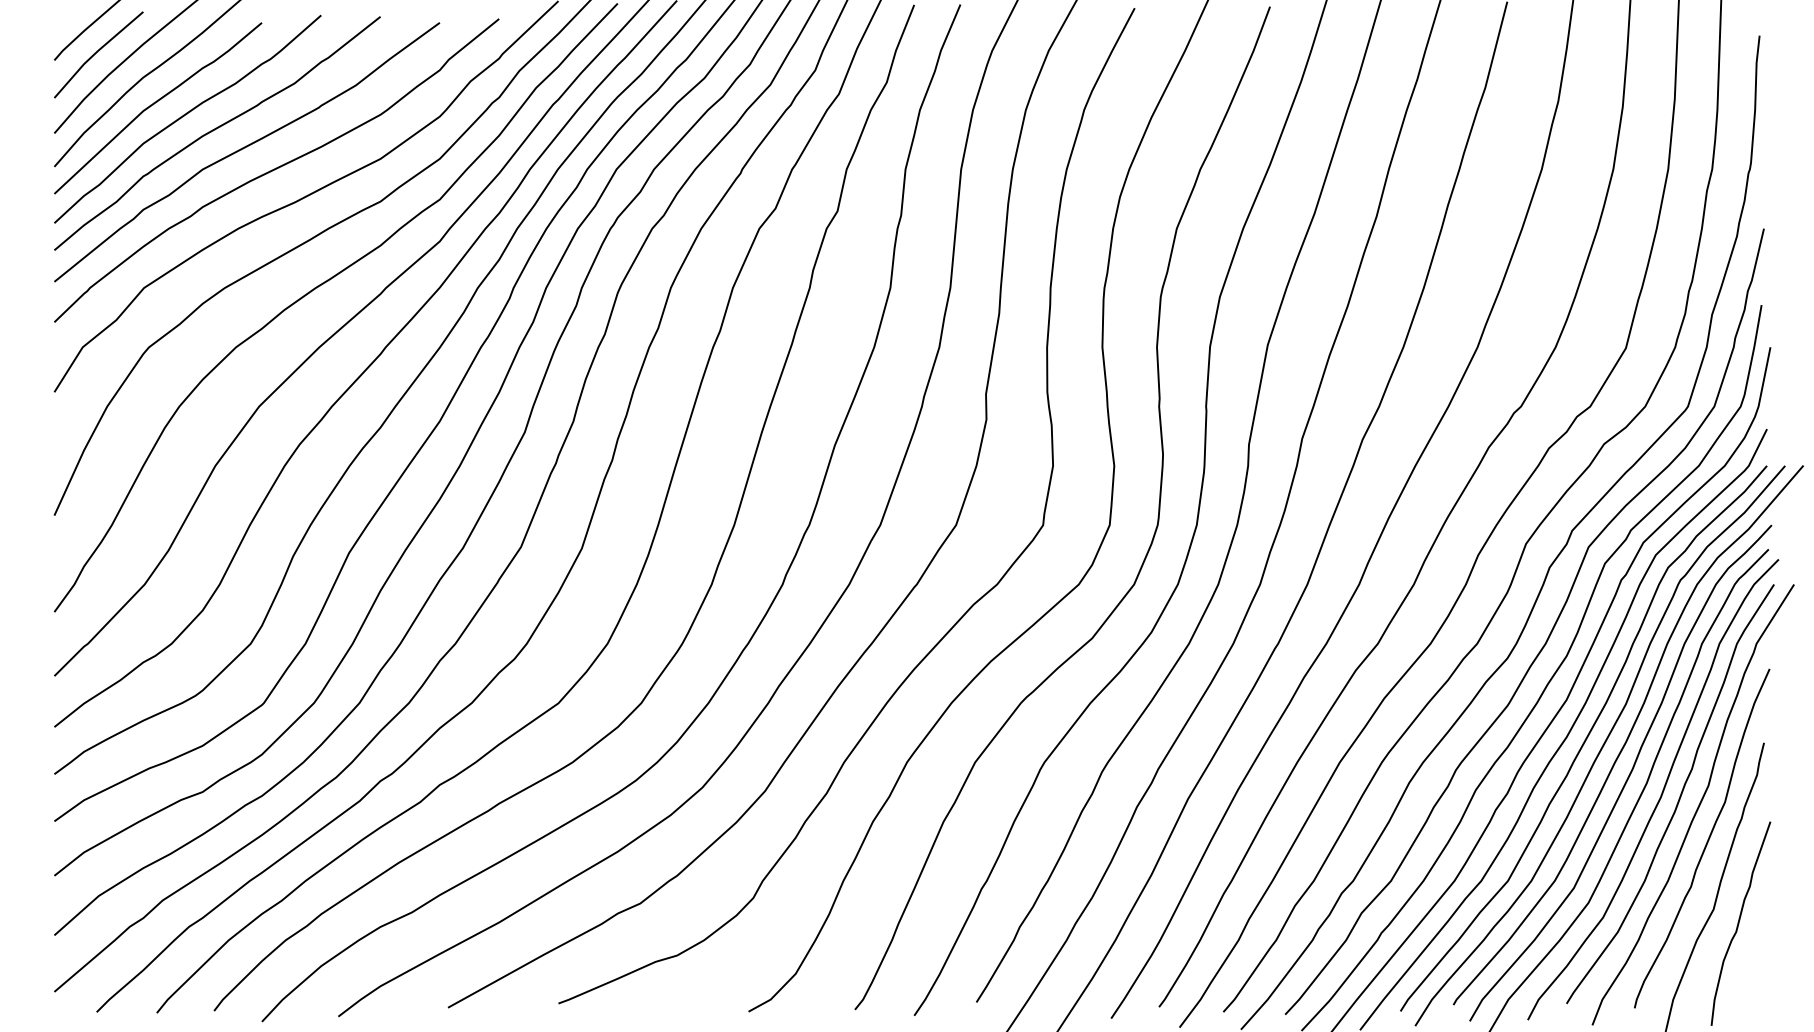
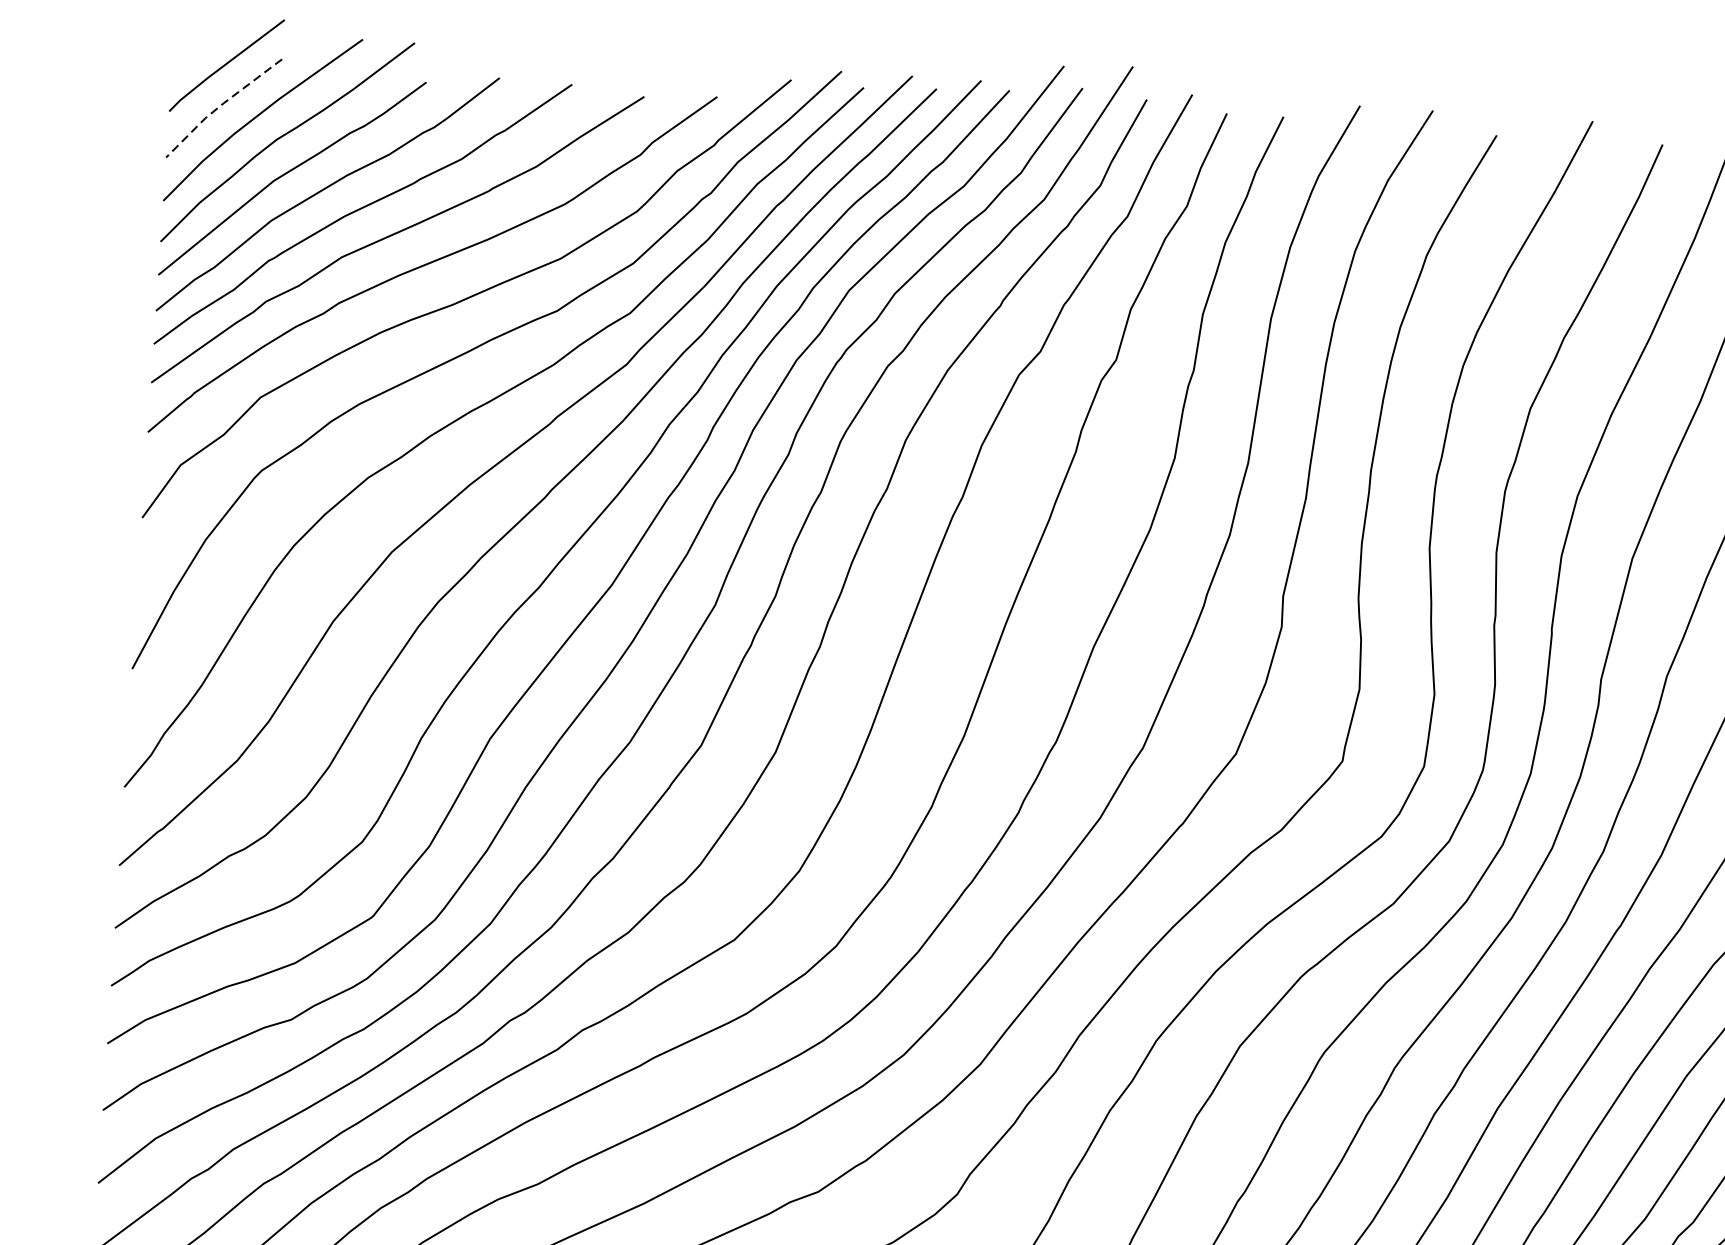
line: (96, 52) -> (221, 105), solid -> dashed

